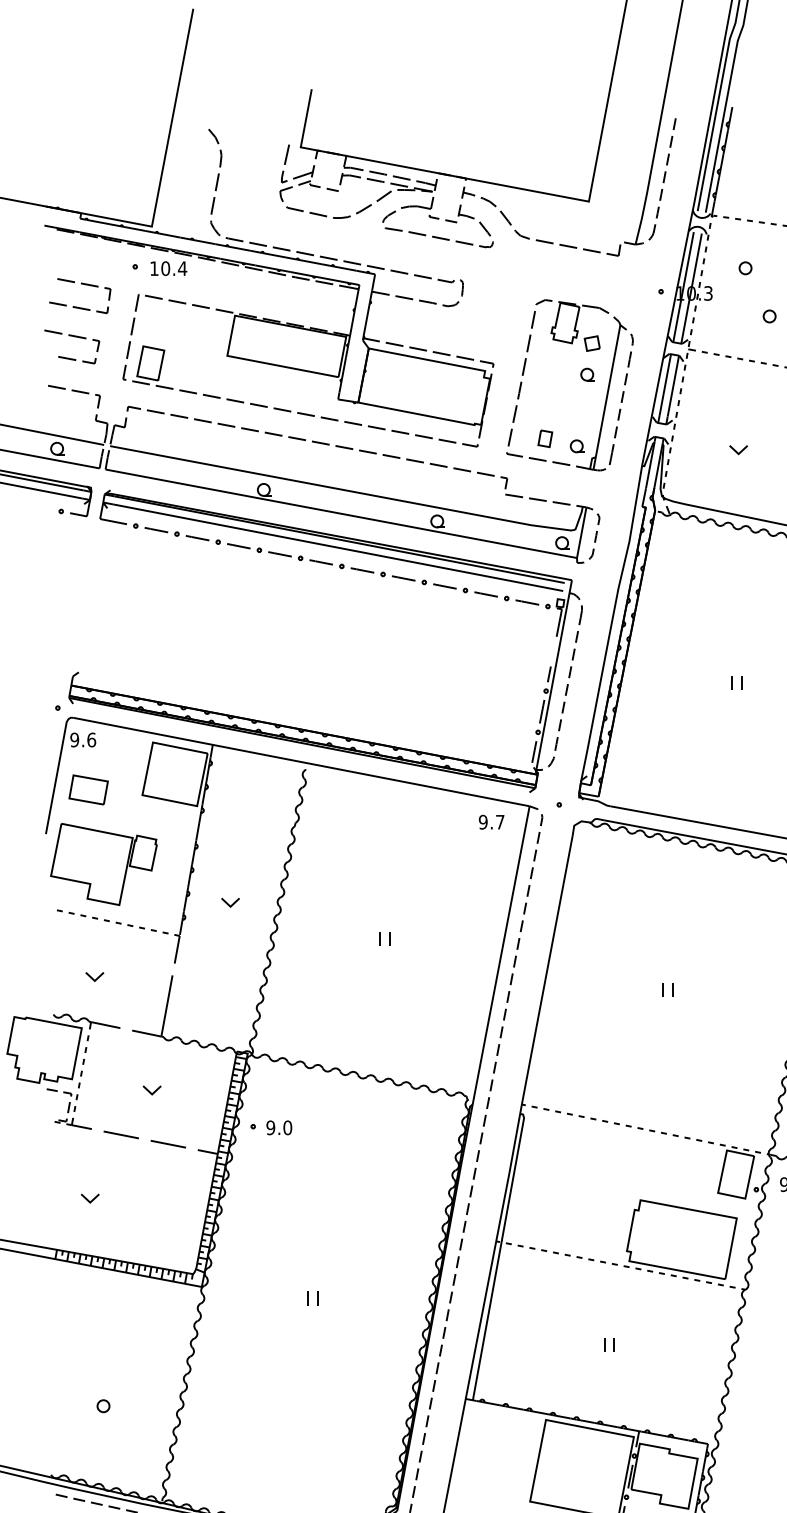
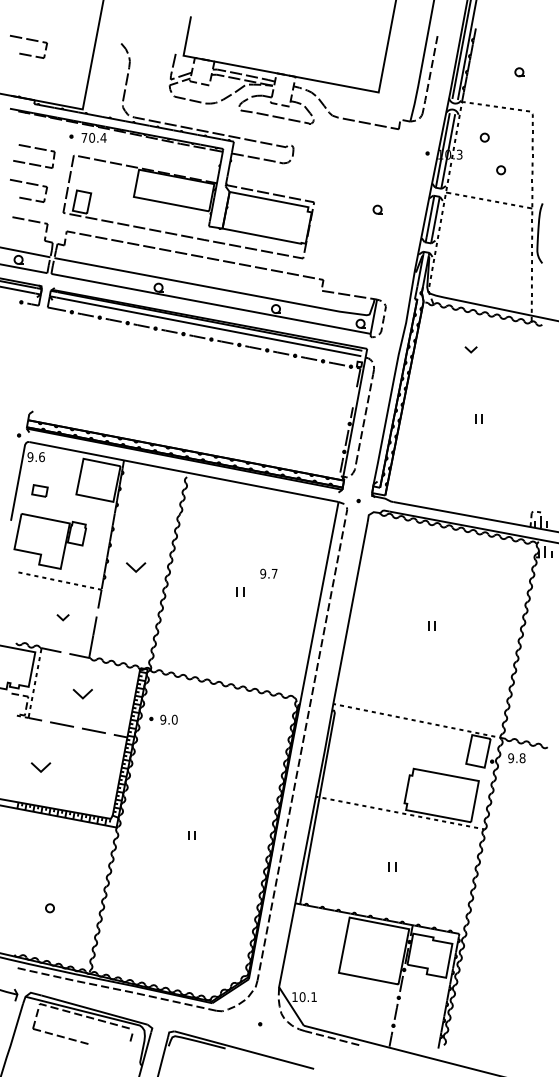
part: (71, 133) -> (28, 46), added
text: (154, 268) -> (84, 137), 10.4 -> 70.4
part: (585, 352) -> (376, 194), removed
part: (737, 449) -> (470, 349), moved
part: (88, 789) -> (39, 490), size x0.6
text: (491, 821) -> (268, 573), moved
part: (229, 901) -> (135, 566), size x1.6
part: (93, 976) -> (62, 617), moved
part: (151, 1090) -> (82, 694), size x1.6
part: (89, 1198) -> (40, 767), size x1.6

